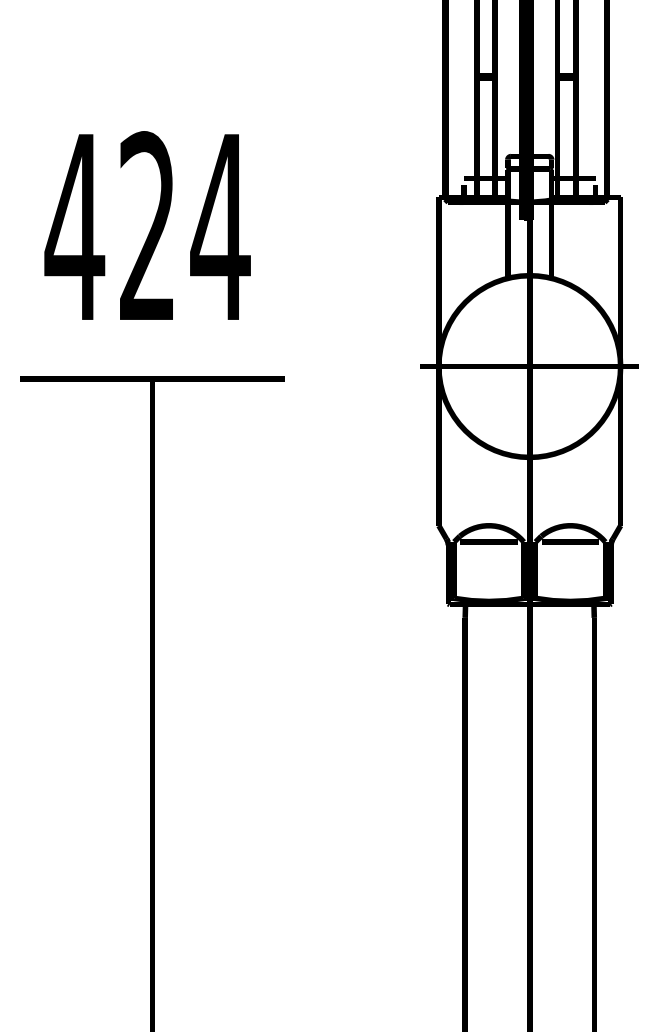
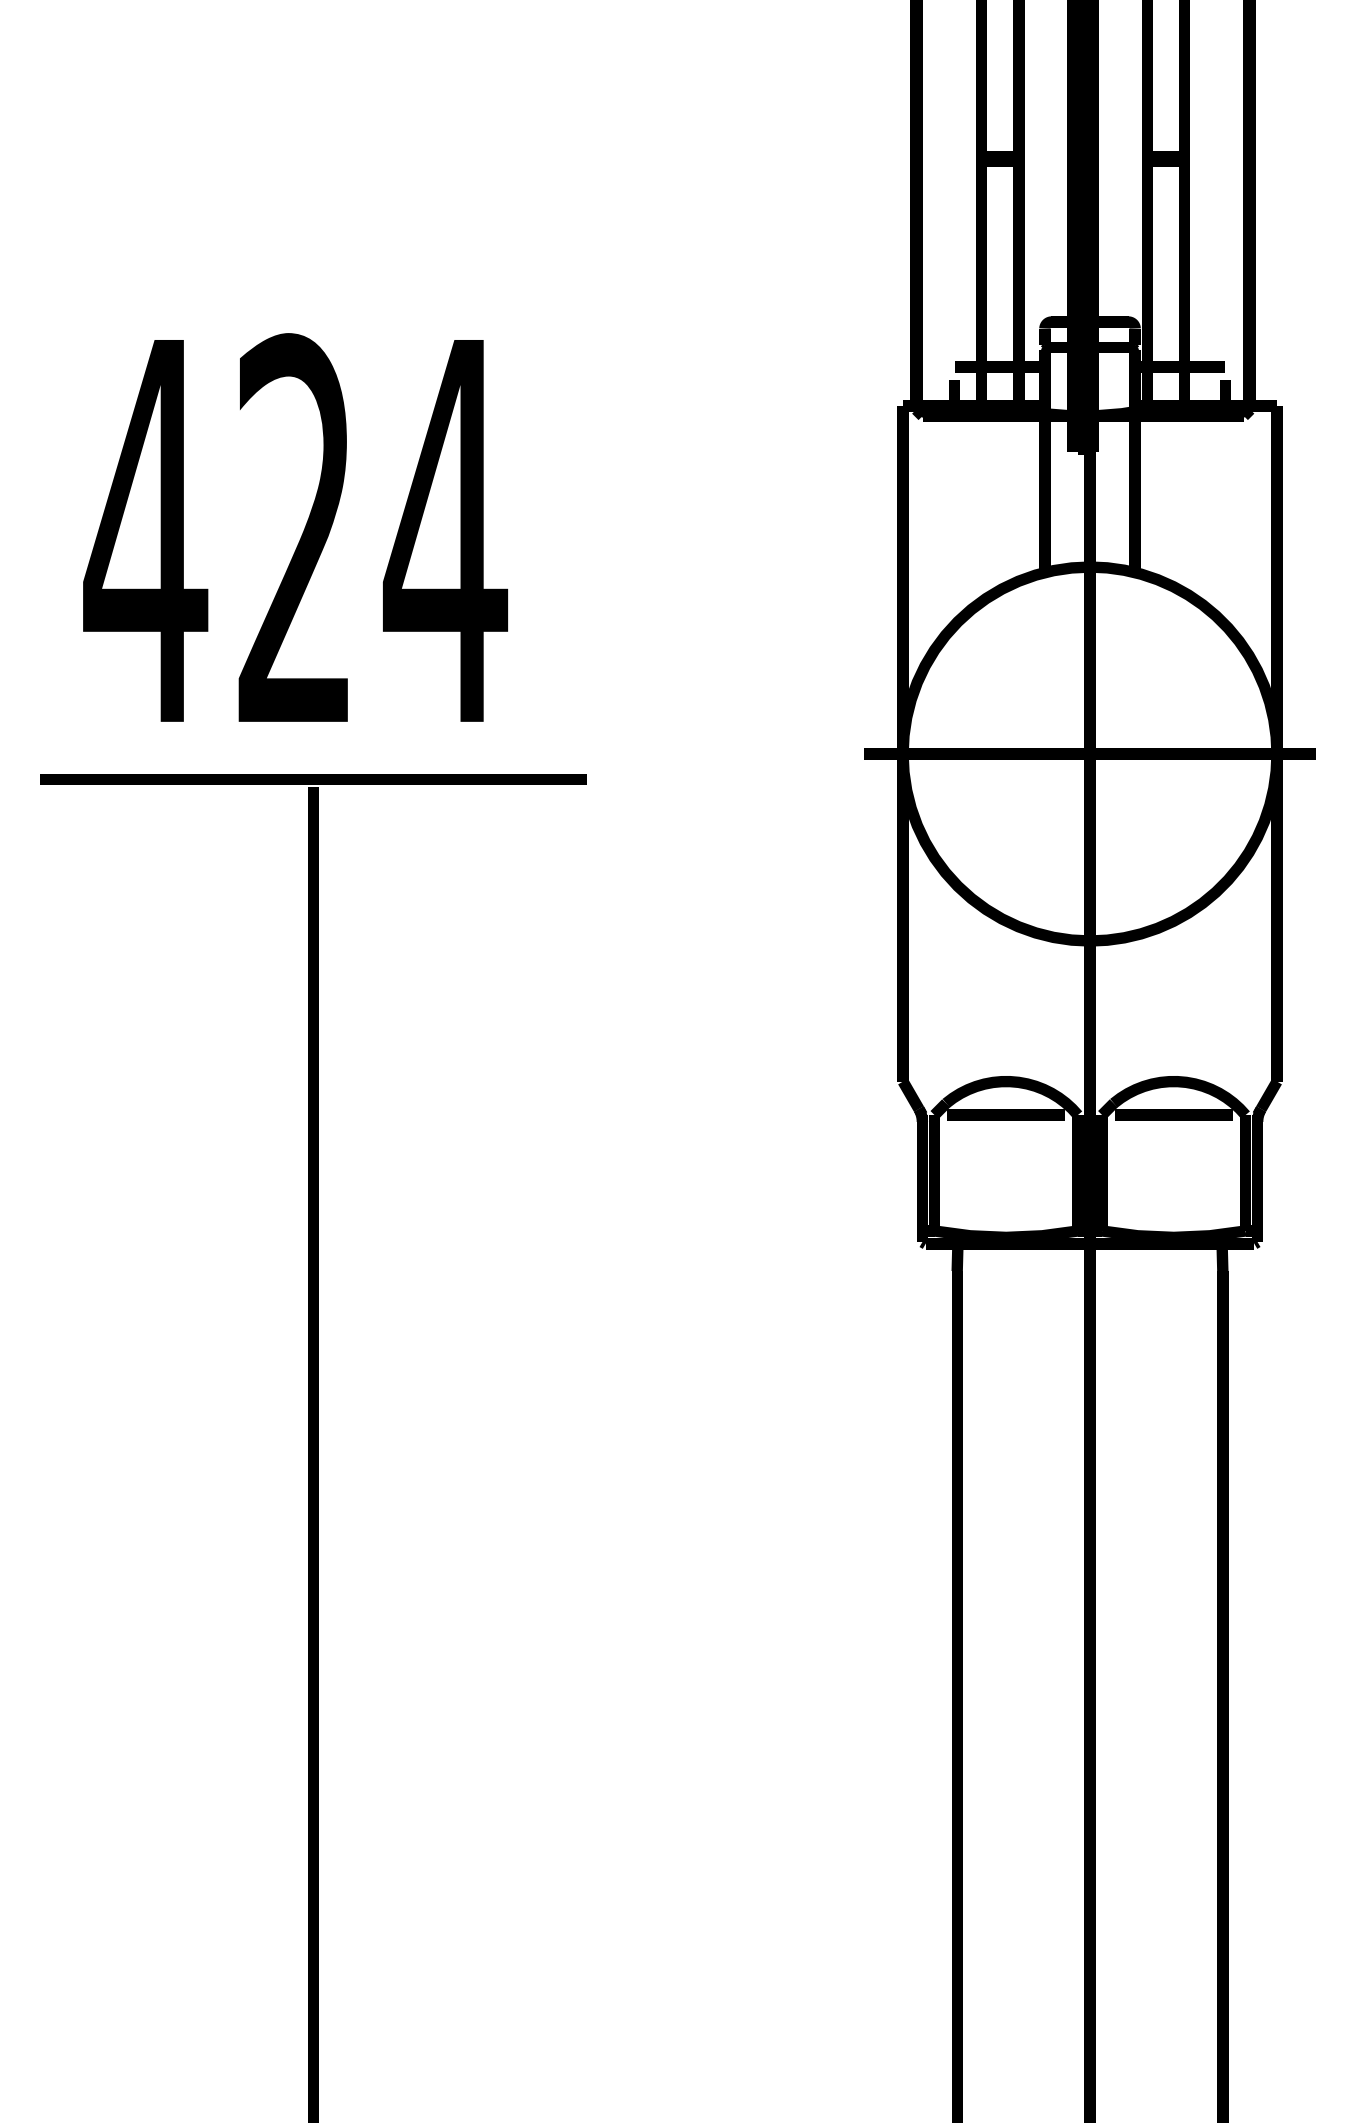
text: (147, 225) -> (295, 527), moved

